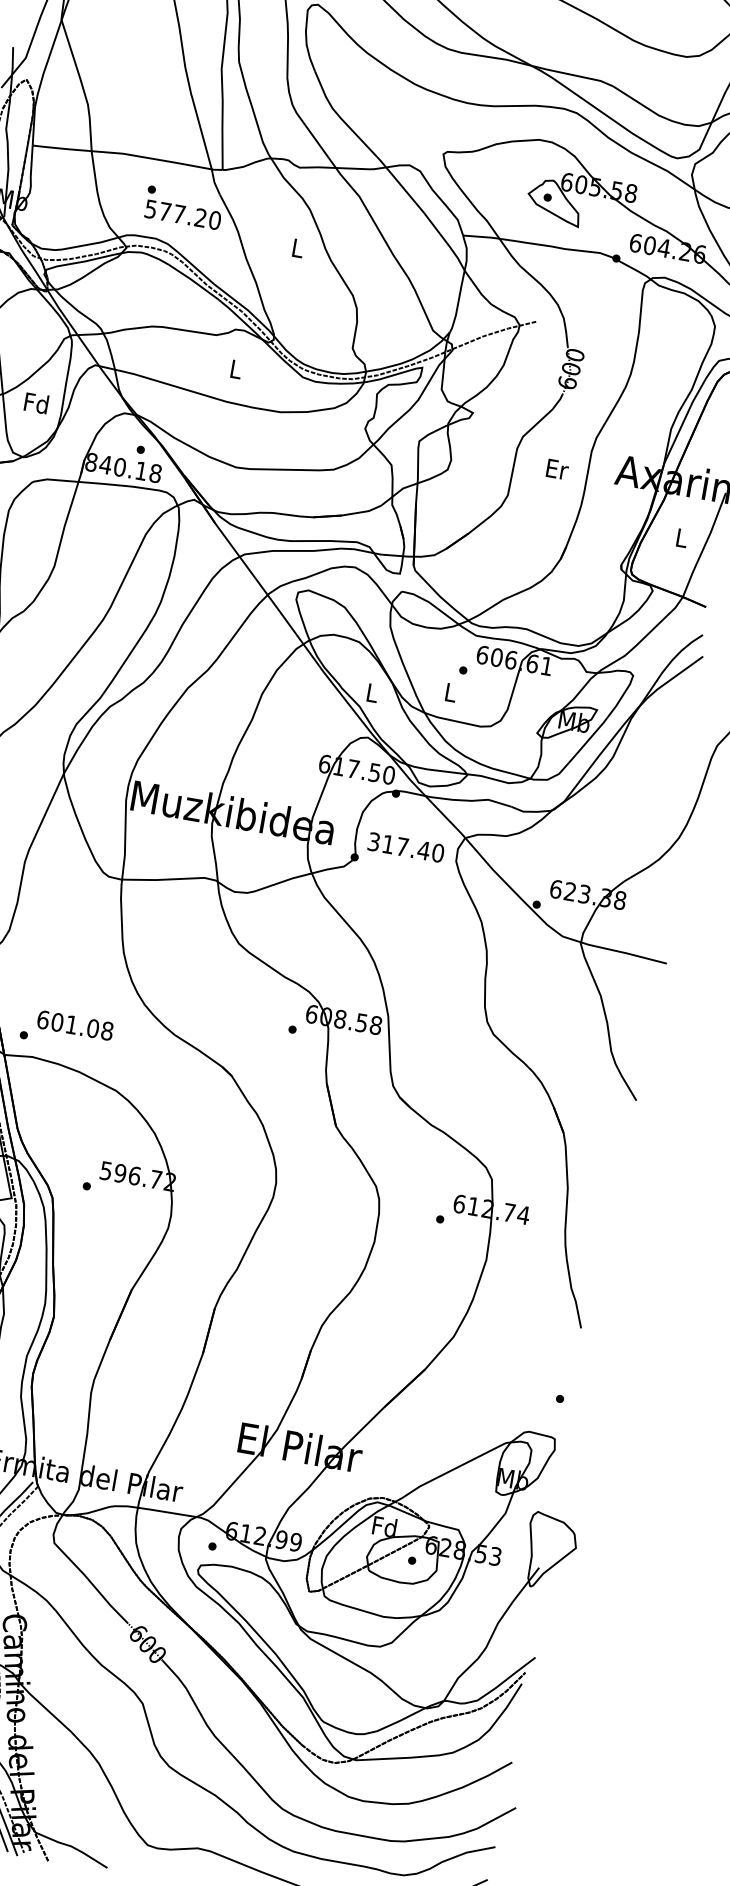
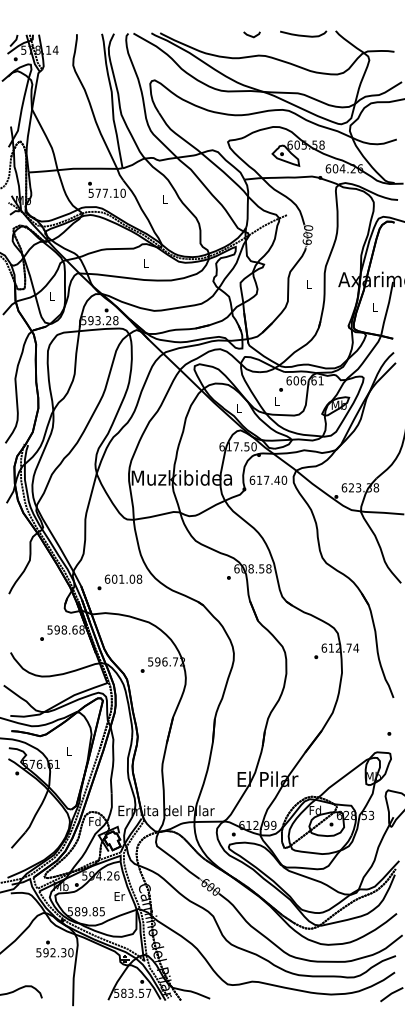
text: (199, 216) -> (115, 192), 577.20 -> 577.10
text: (35, 402) -> (51, 296), Fd -> L
text: (116, 466) -> (96, 320), 840.18 -> 593.28
text: (557, 468) -> (309, 284), Er -> L
text: (374, 840) -> (252, 479), 317.40 -> 617.40
text: (66, 1030) -> (119, 582), moved

